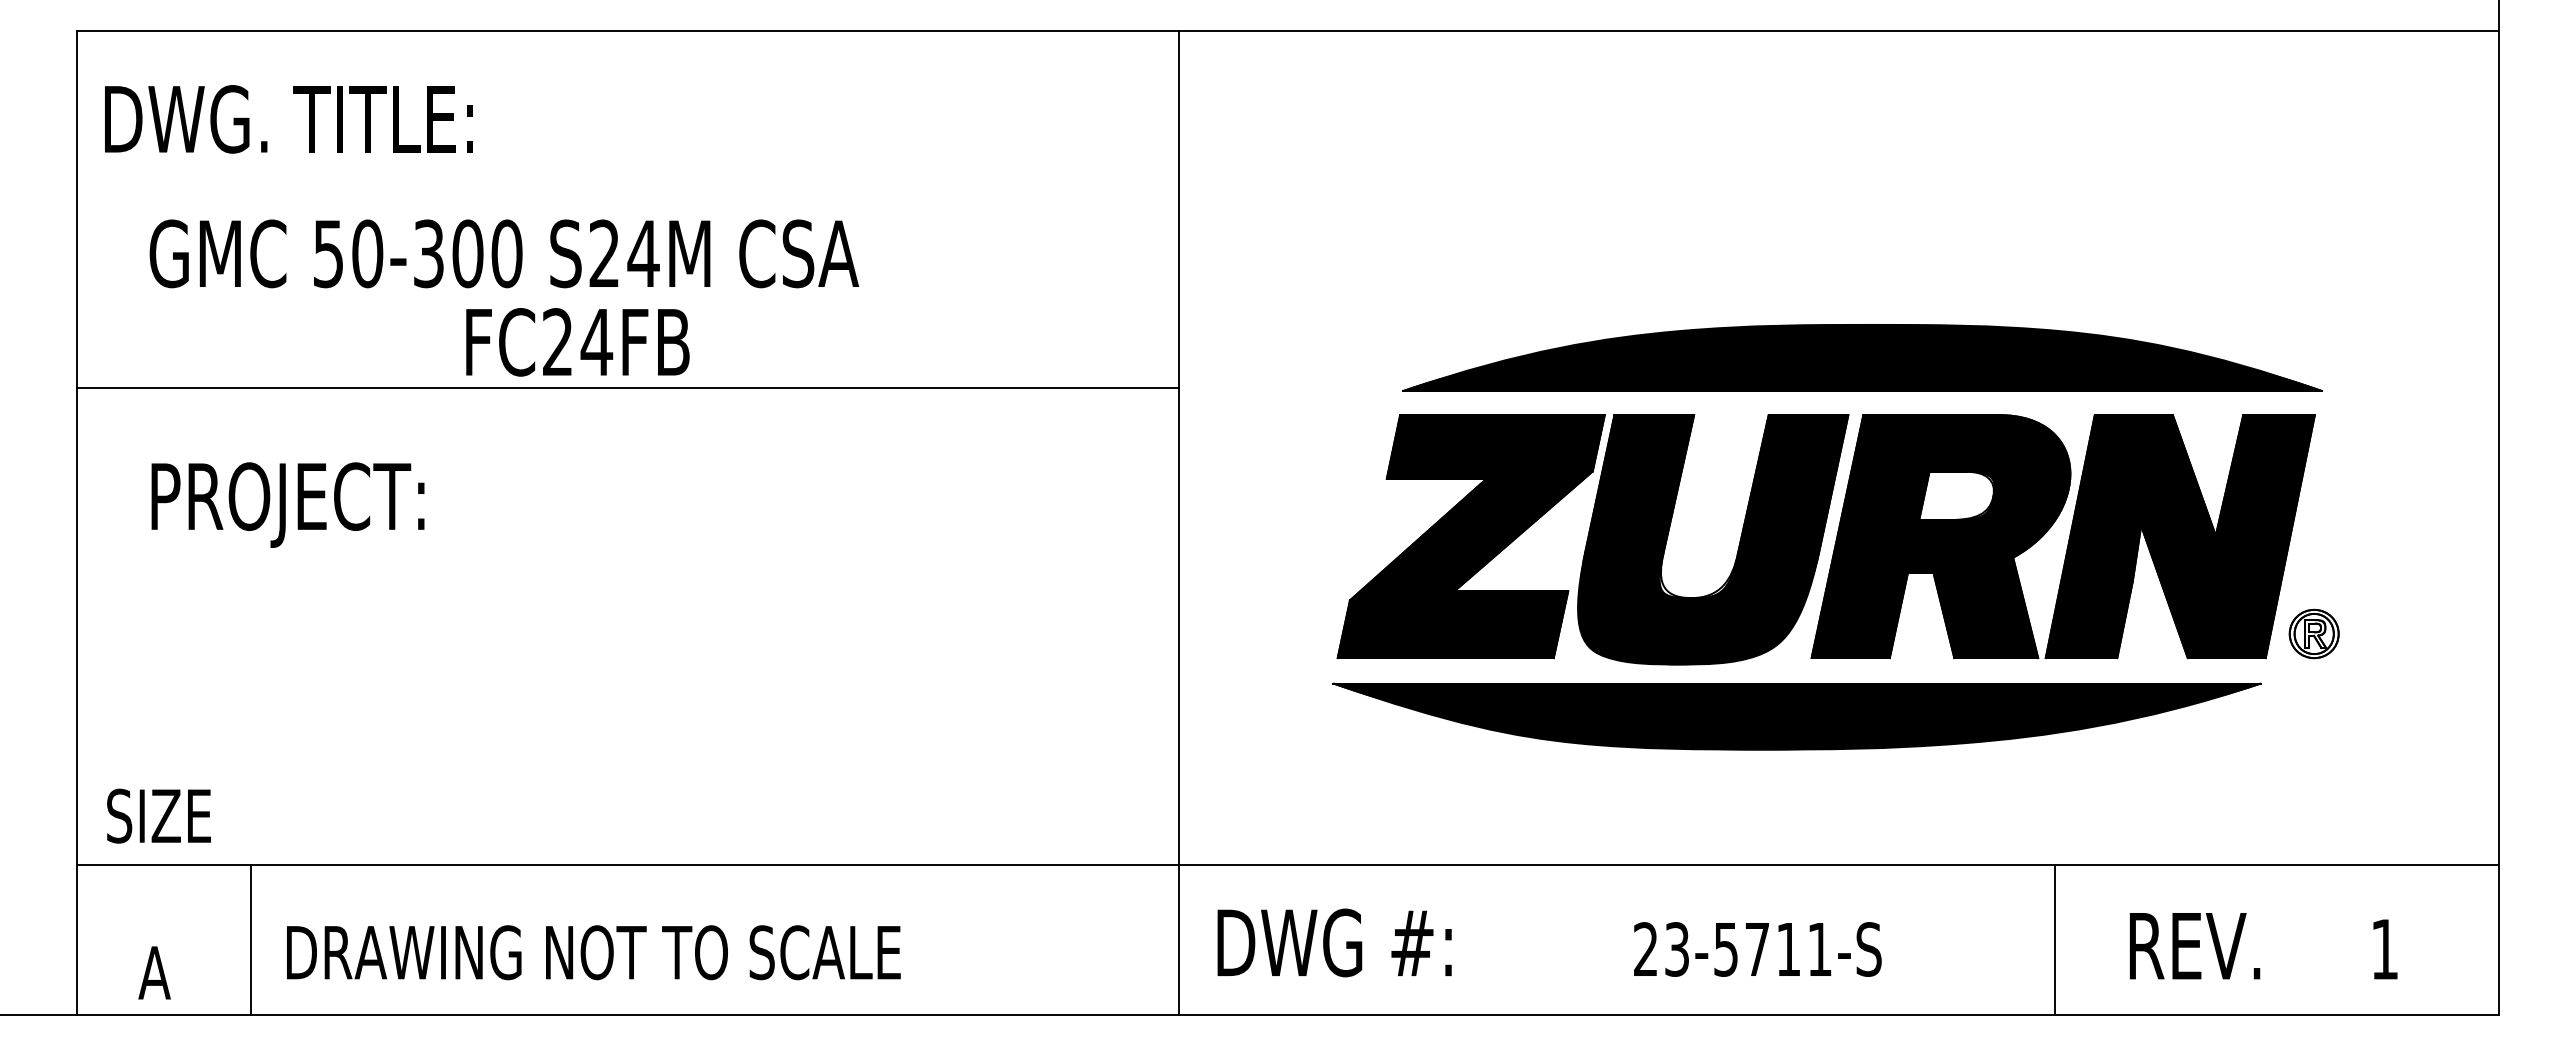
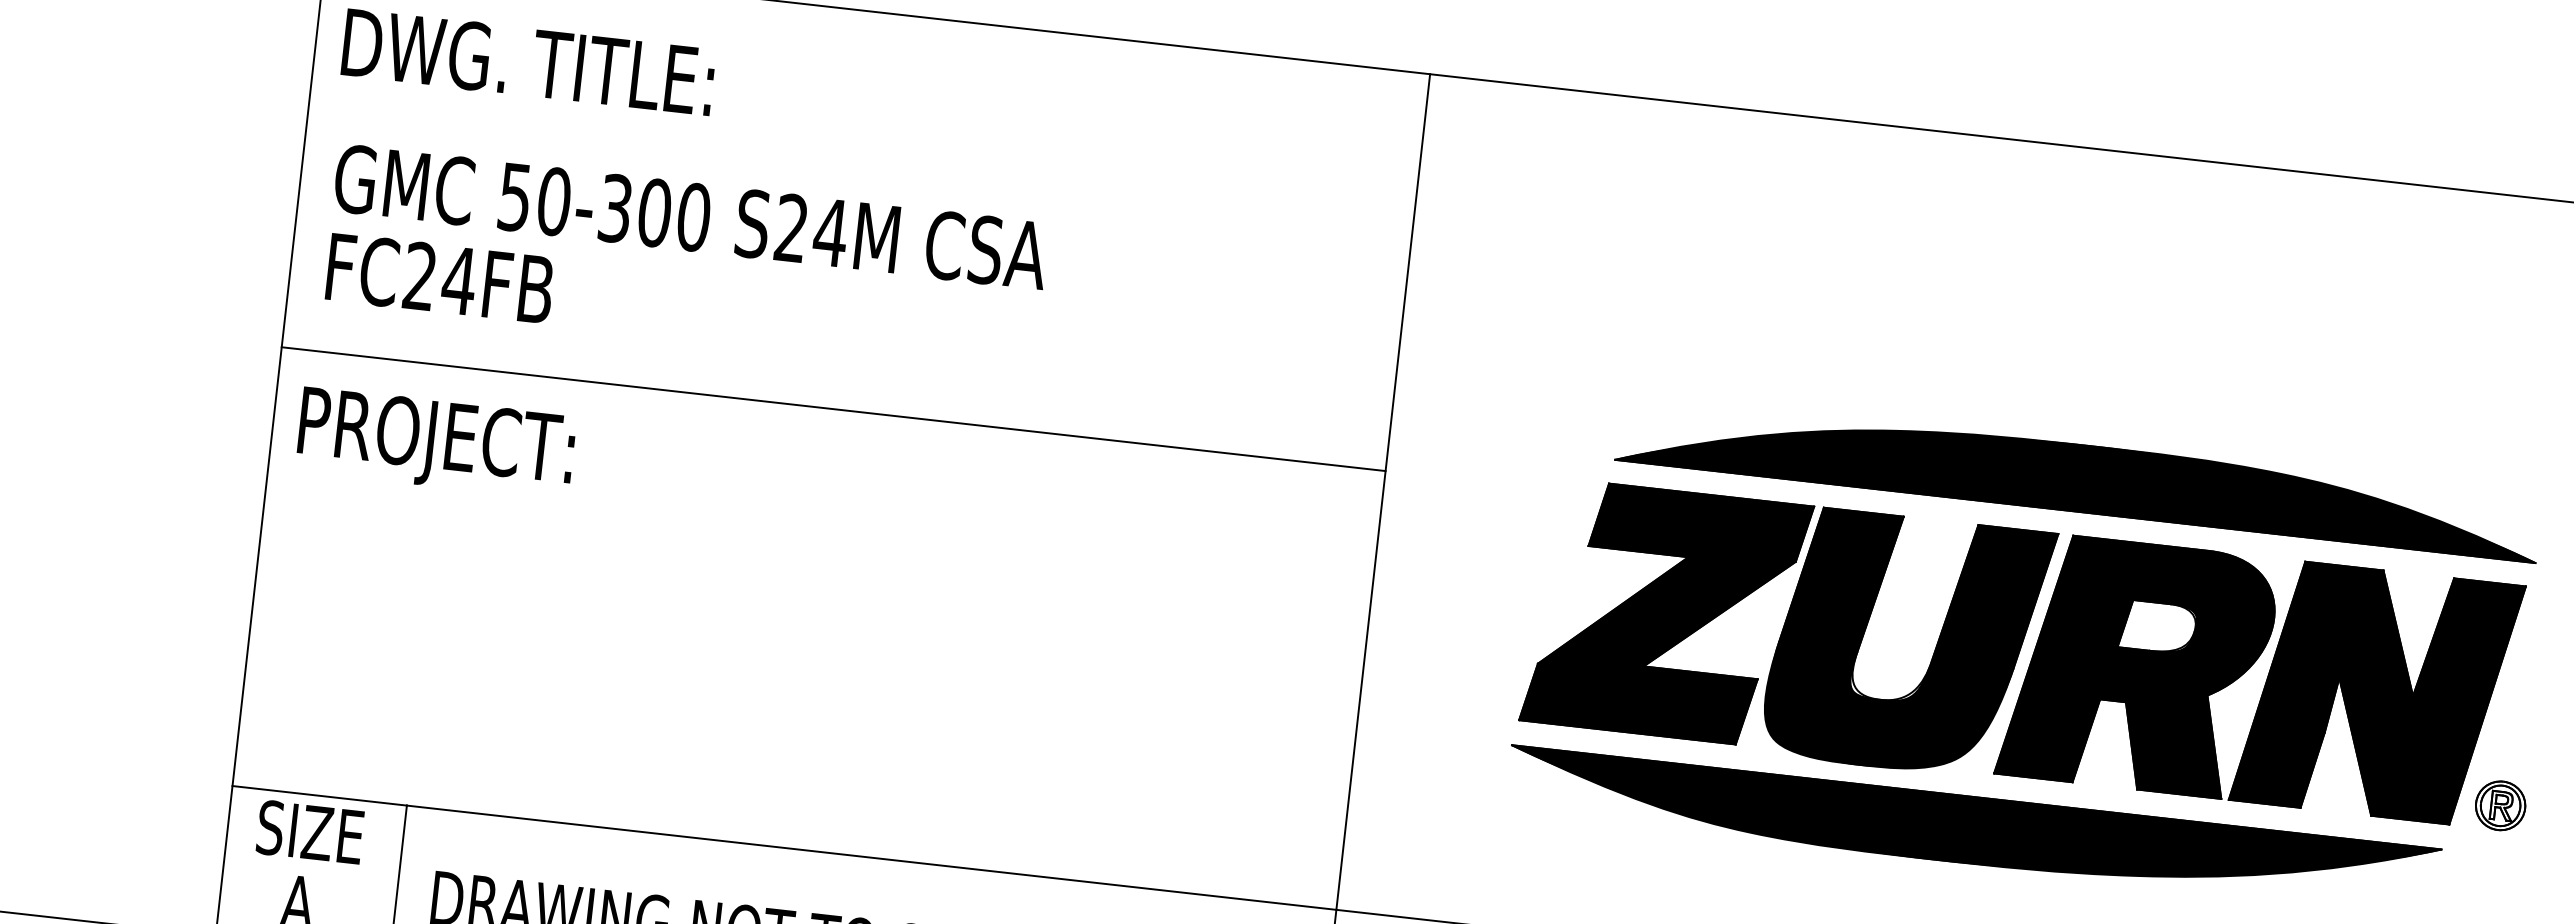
text: (503, 253) -> (690, 216), moved
text: (577, 342) -> (439, 278), moved
line: (627, 388) -> (833, 409), moved
text: (287, 504) -> (435, 442), moved
text: (158, 815) -> (309, 831), moved

